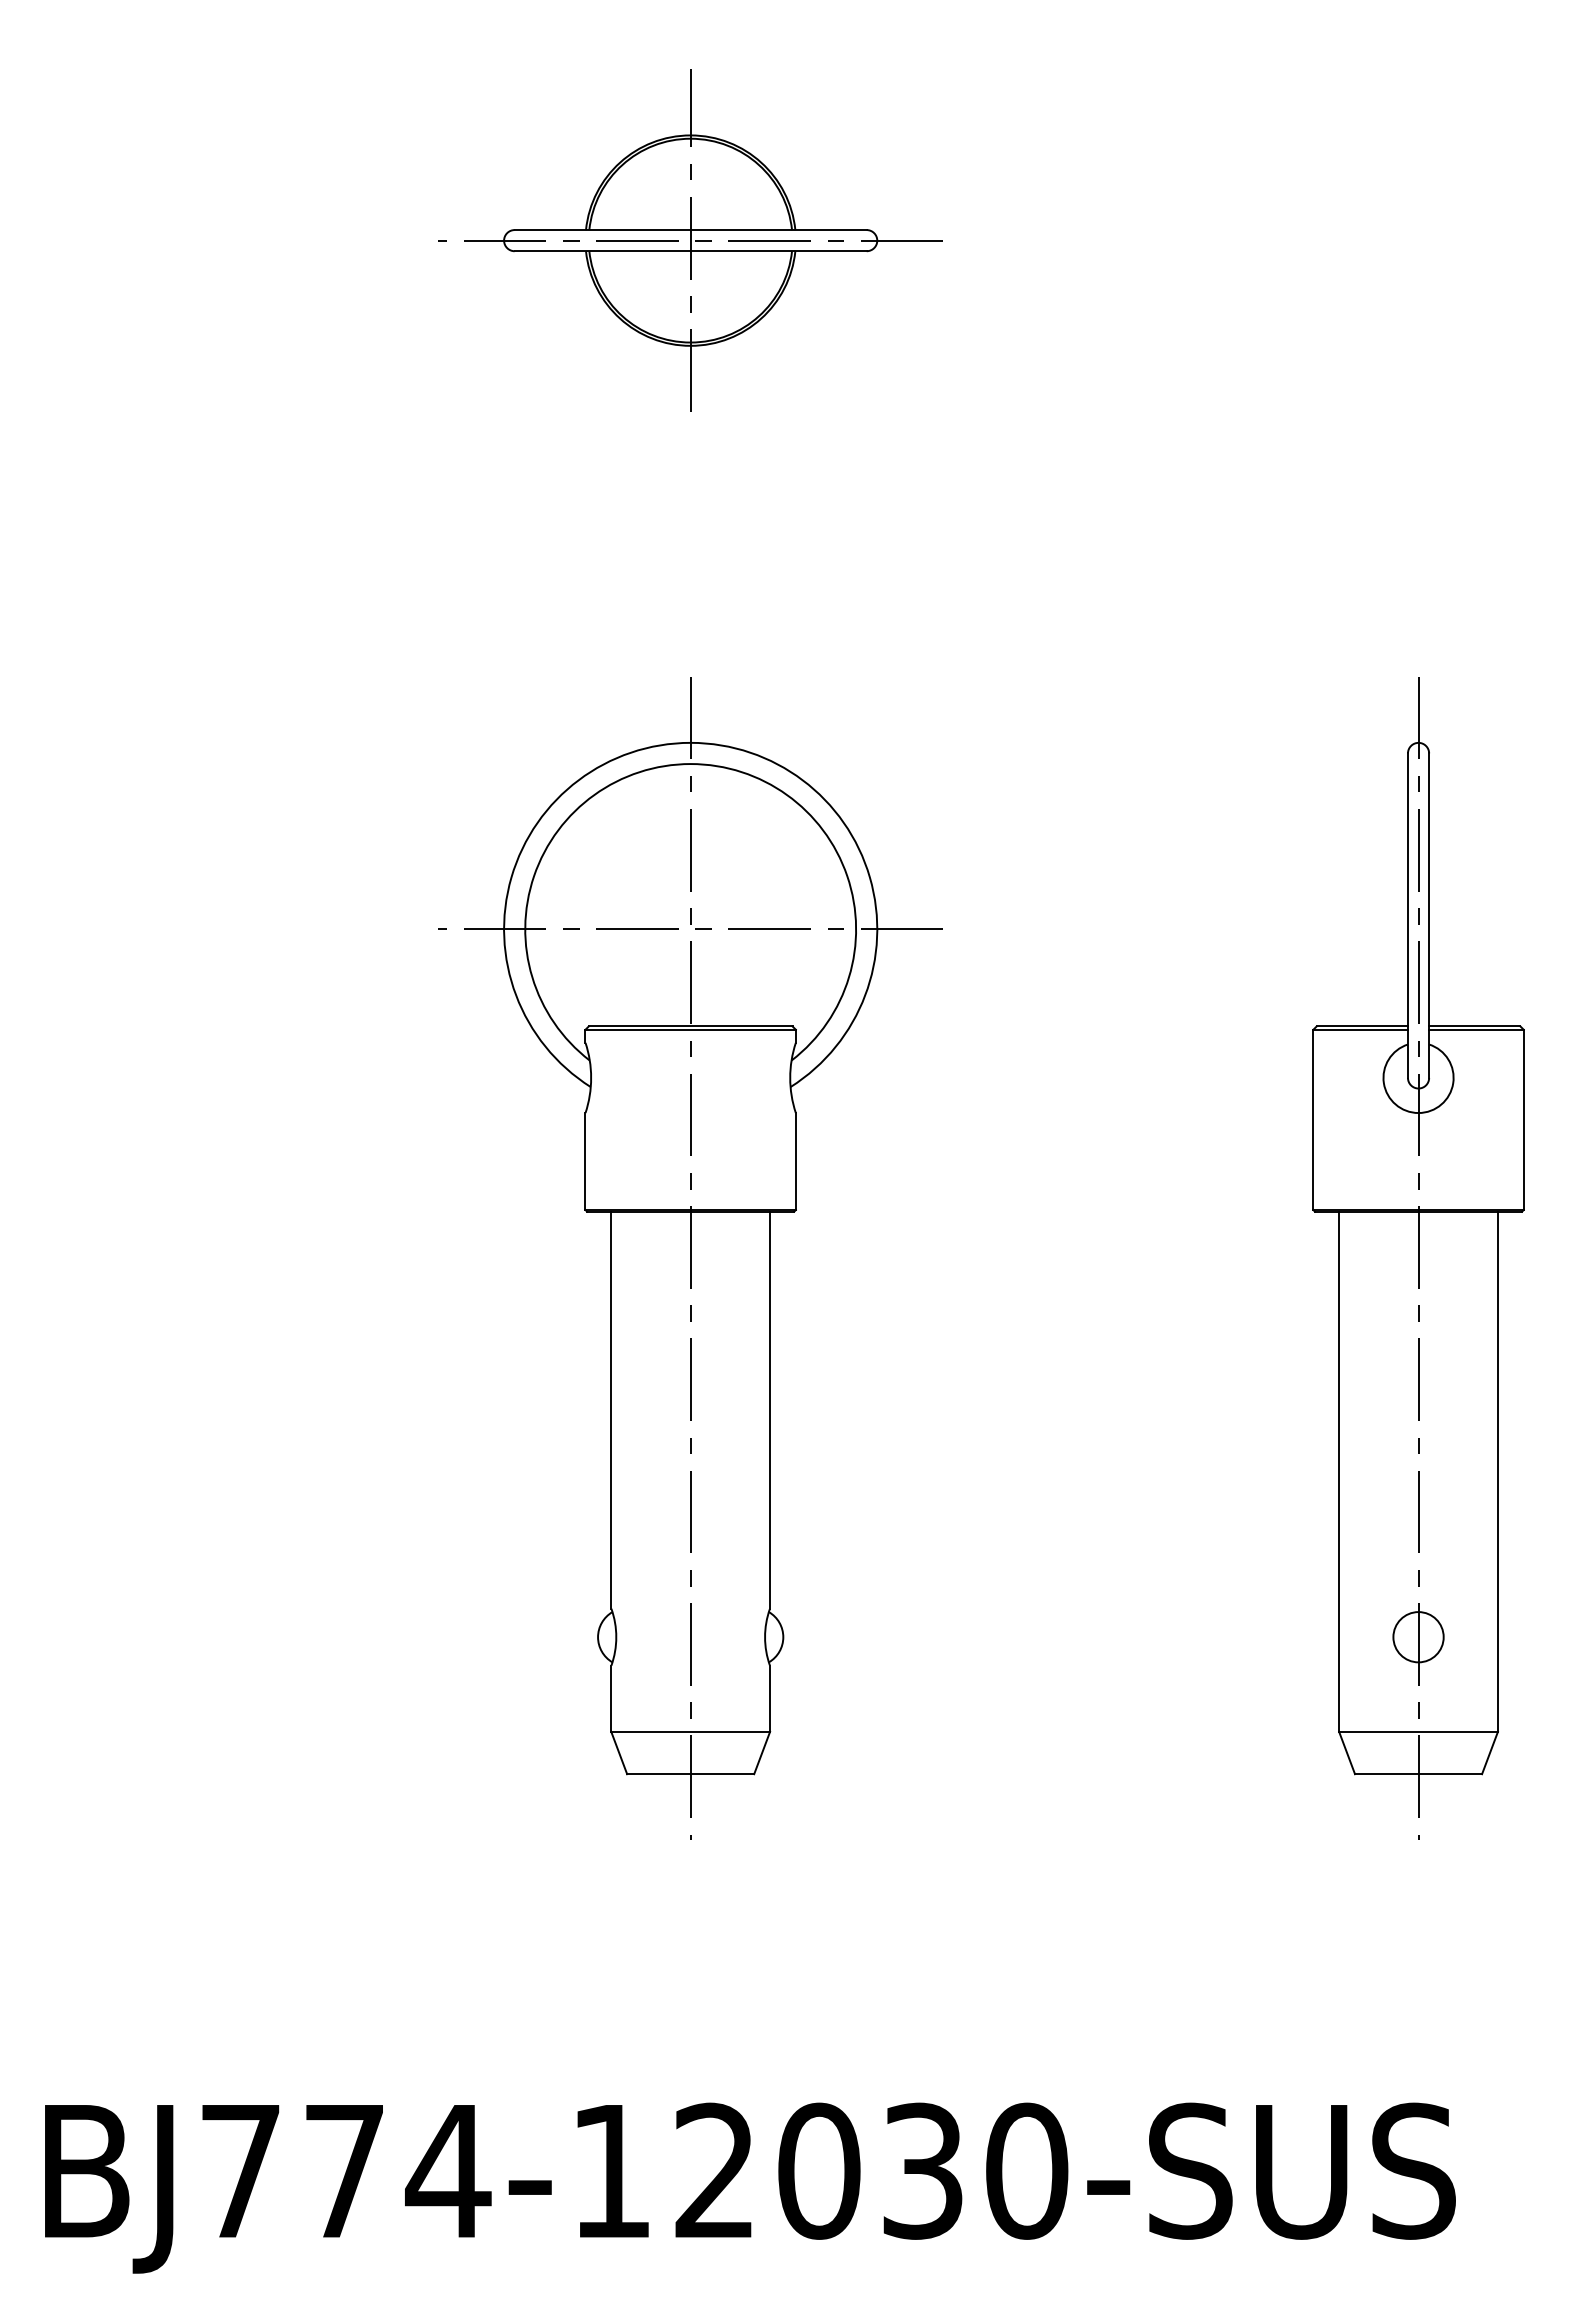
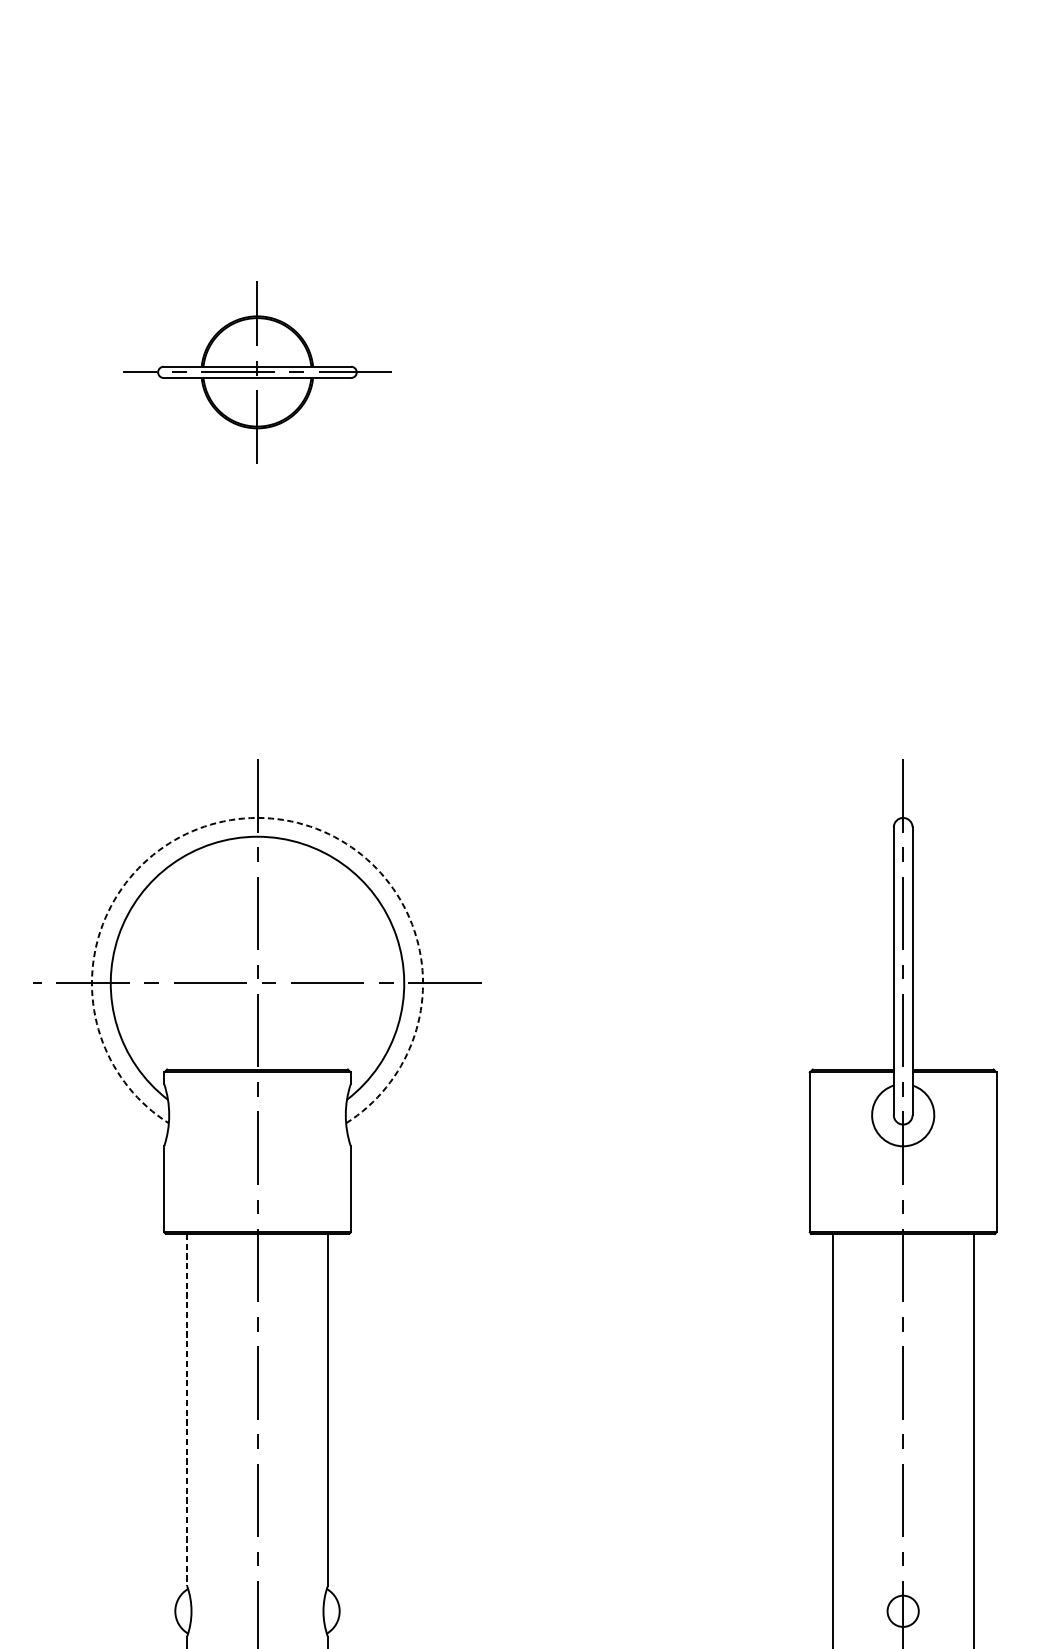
part: (690, 240) -> (257, 372), size x0.6
arc: (690, 742) -> (257, 817), solid -> dashed
line: (611, 1410) -> (187, 1410), solid -> dashed
circle: (1418, 1637) -> (903, 1611), size x0.7

